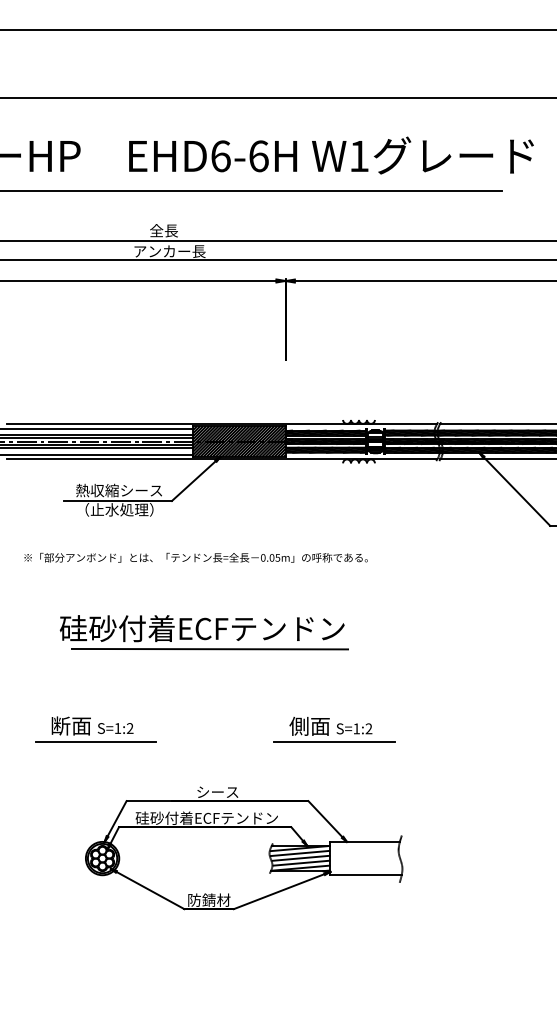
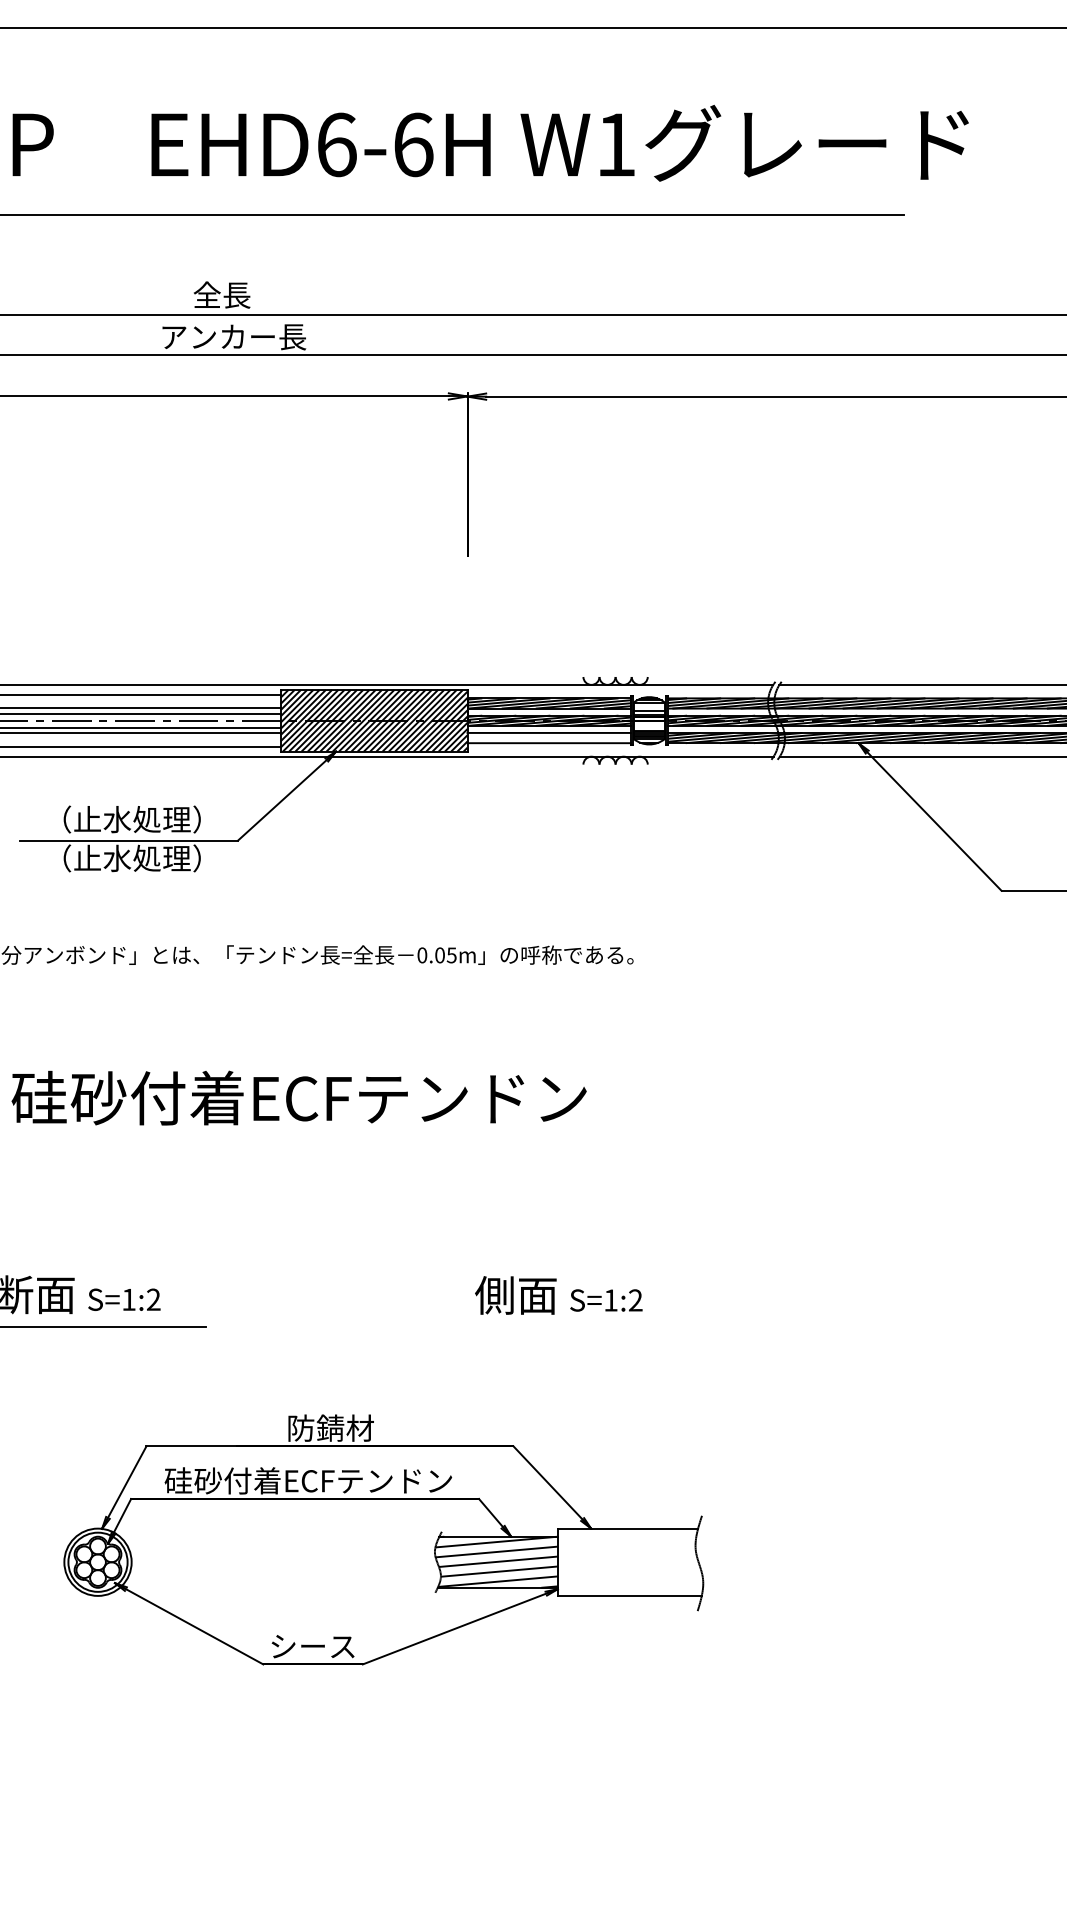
hatch: (325, 449) -> (547, 736), removed
text: (118, 490) -> (130, 819), 熱収縮シース -> （止水処理）
line: (209, 648) -> (313, 1138), removed
line: (334, 742) -> (566, 1328), removed
text: (218, 791) -> (331, 1426), シース -> 防錆材
text: (209, 899) -> (313, 1644), 防錆材 -> シース

